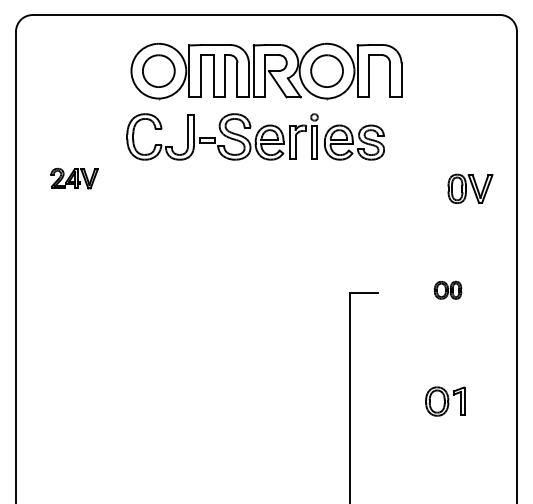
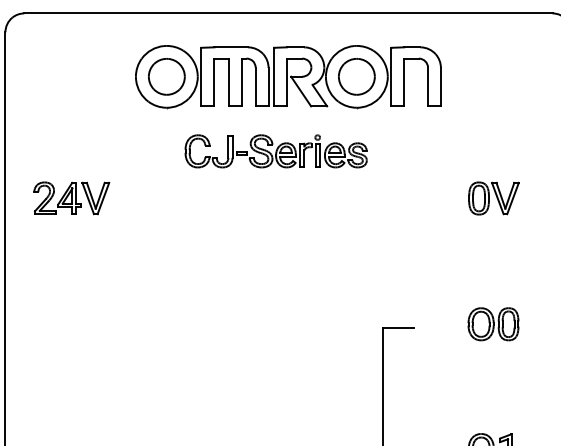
part: (255, 137) -> (276, 151), size x0.62
part: (74, 178) -> (71, 198), size x1.43
part: (470, 188) -> (494, 198), moved
part: (447, 290) -> (492, 324), size x1.67

